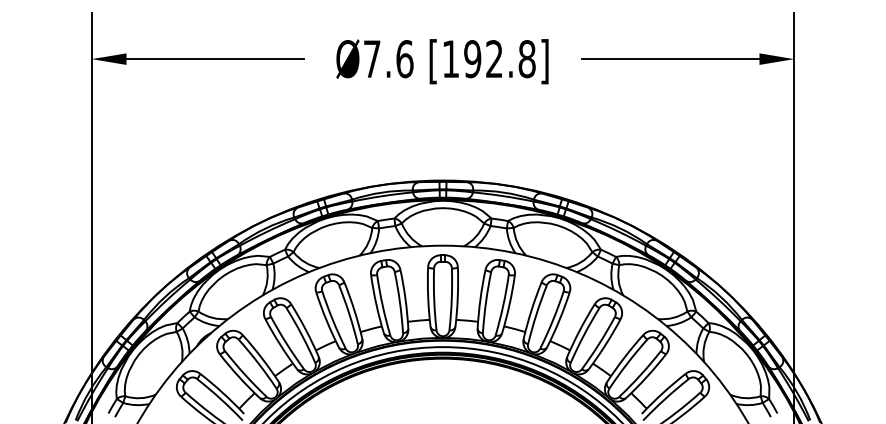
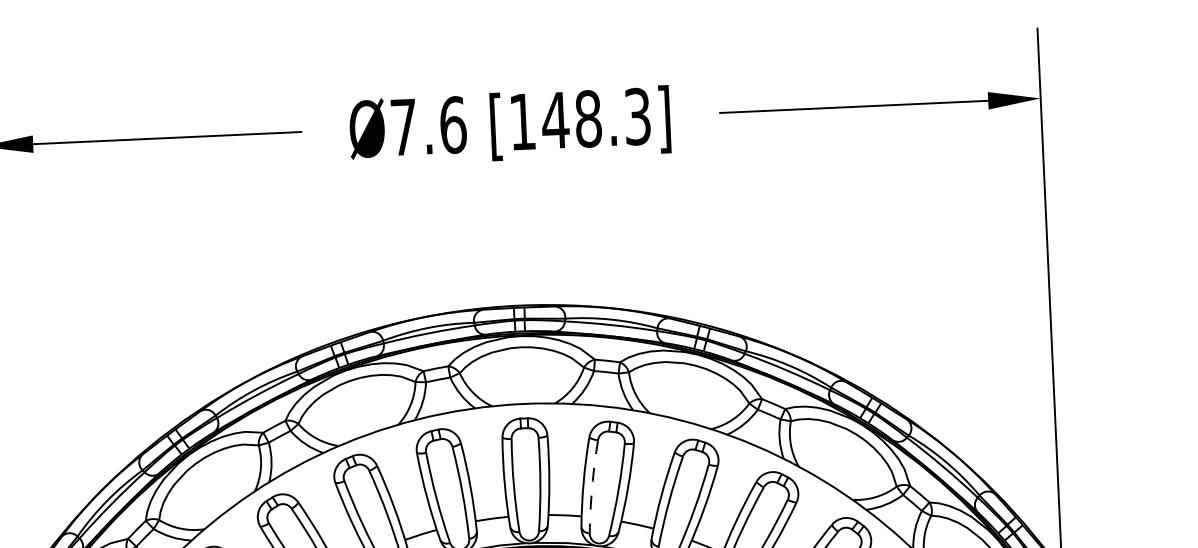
text: (499, 59) -> (595, 119), [192.8] -> [148.3]
arc: (486, 302) -> (593, 486), solid -> dashed

